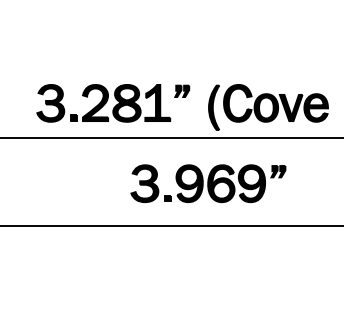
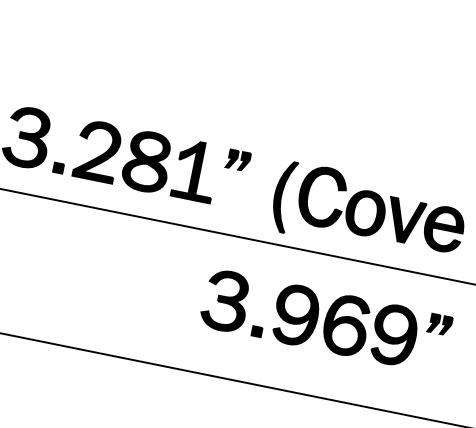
part: (208, 183) -> (326, 320), moved

